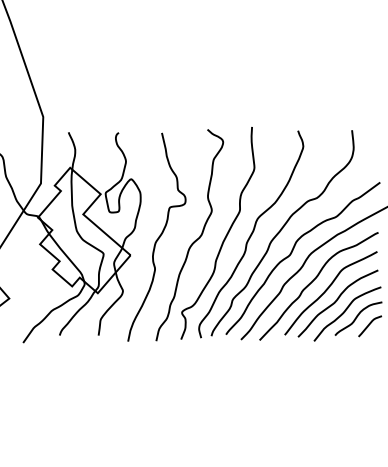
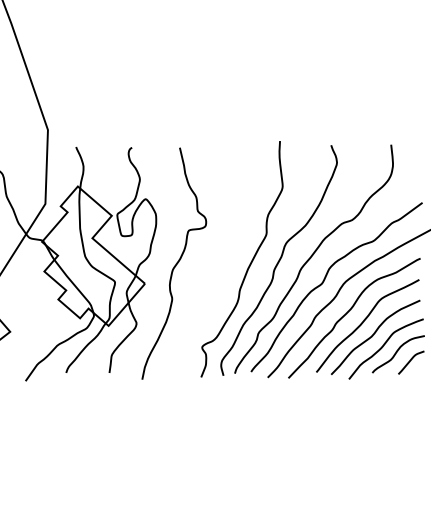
curve: (194, 240) -> (216, 267), removed

